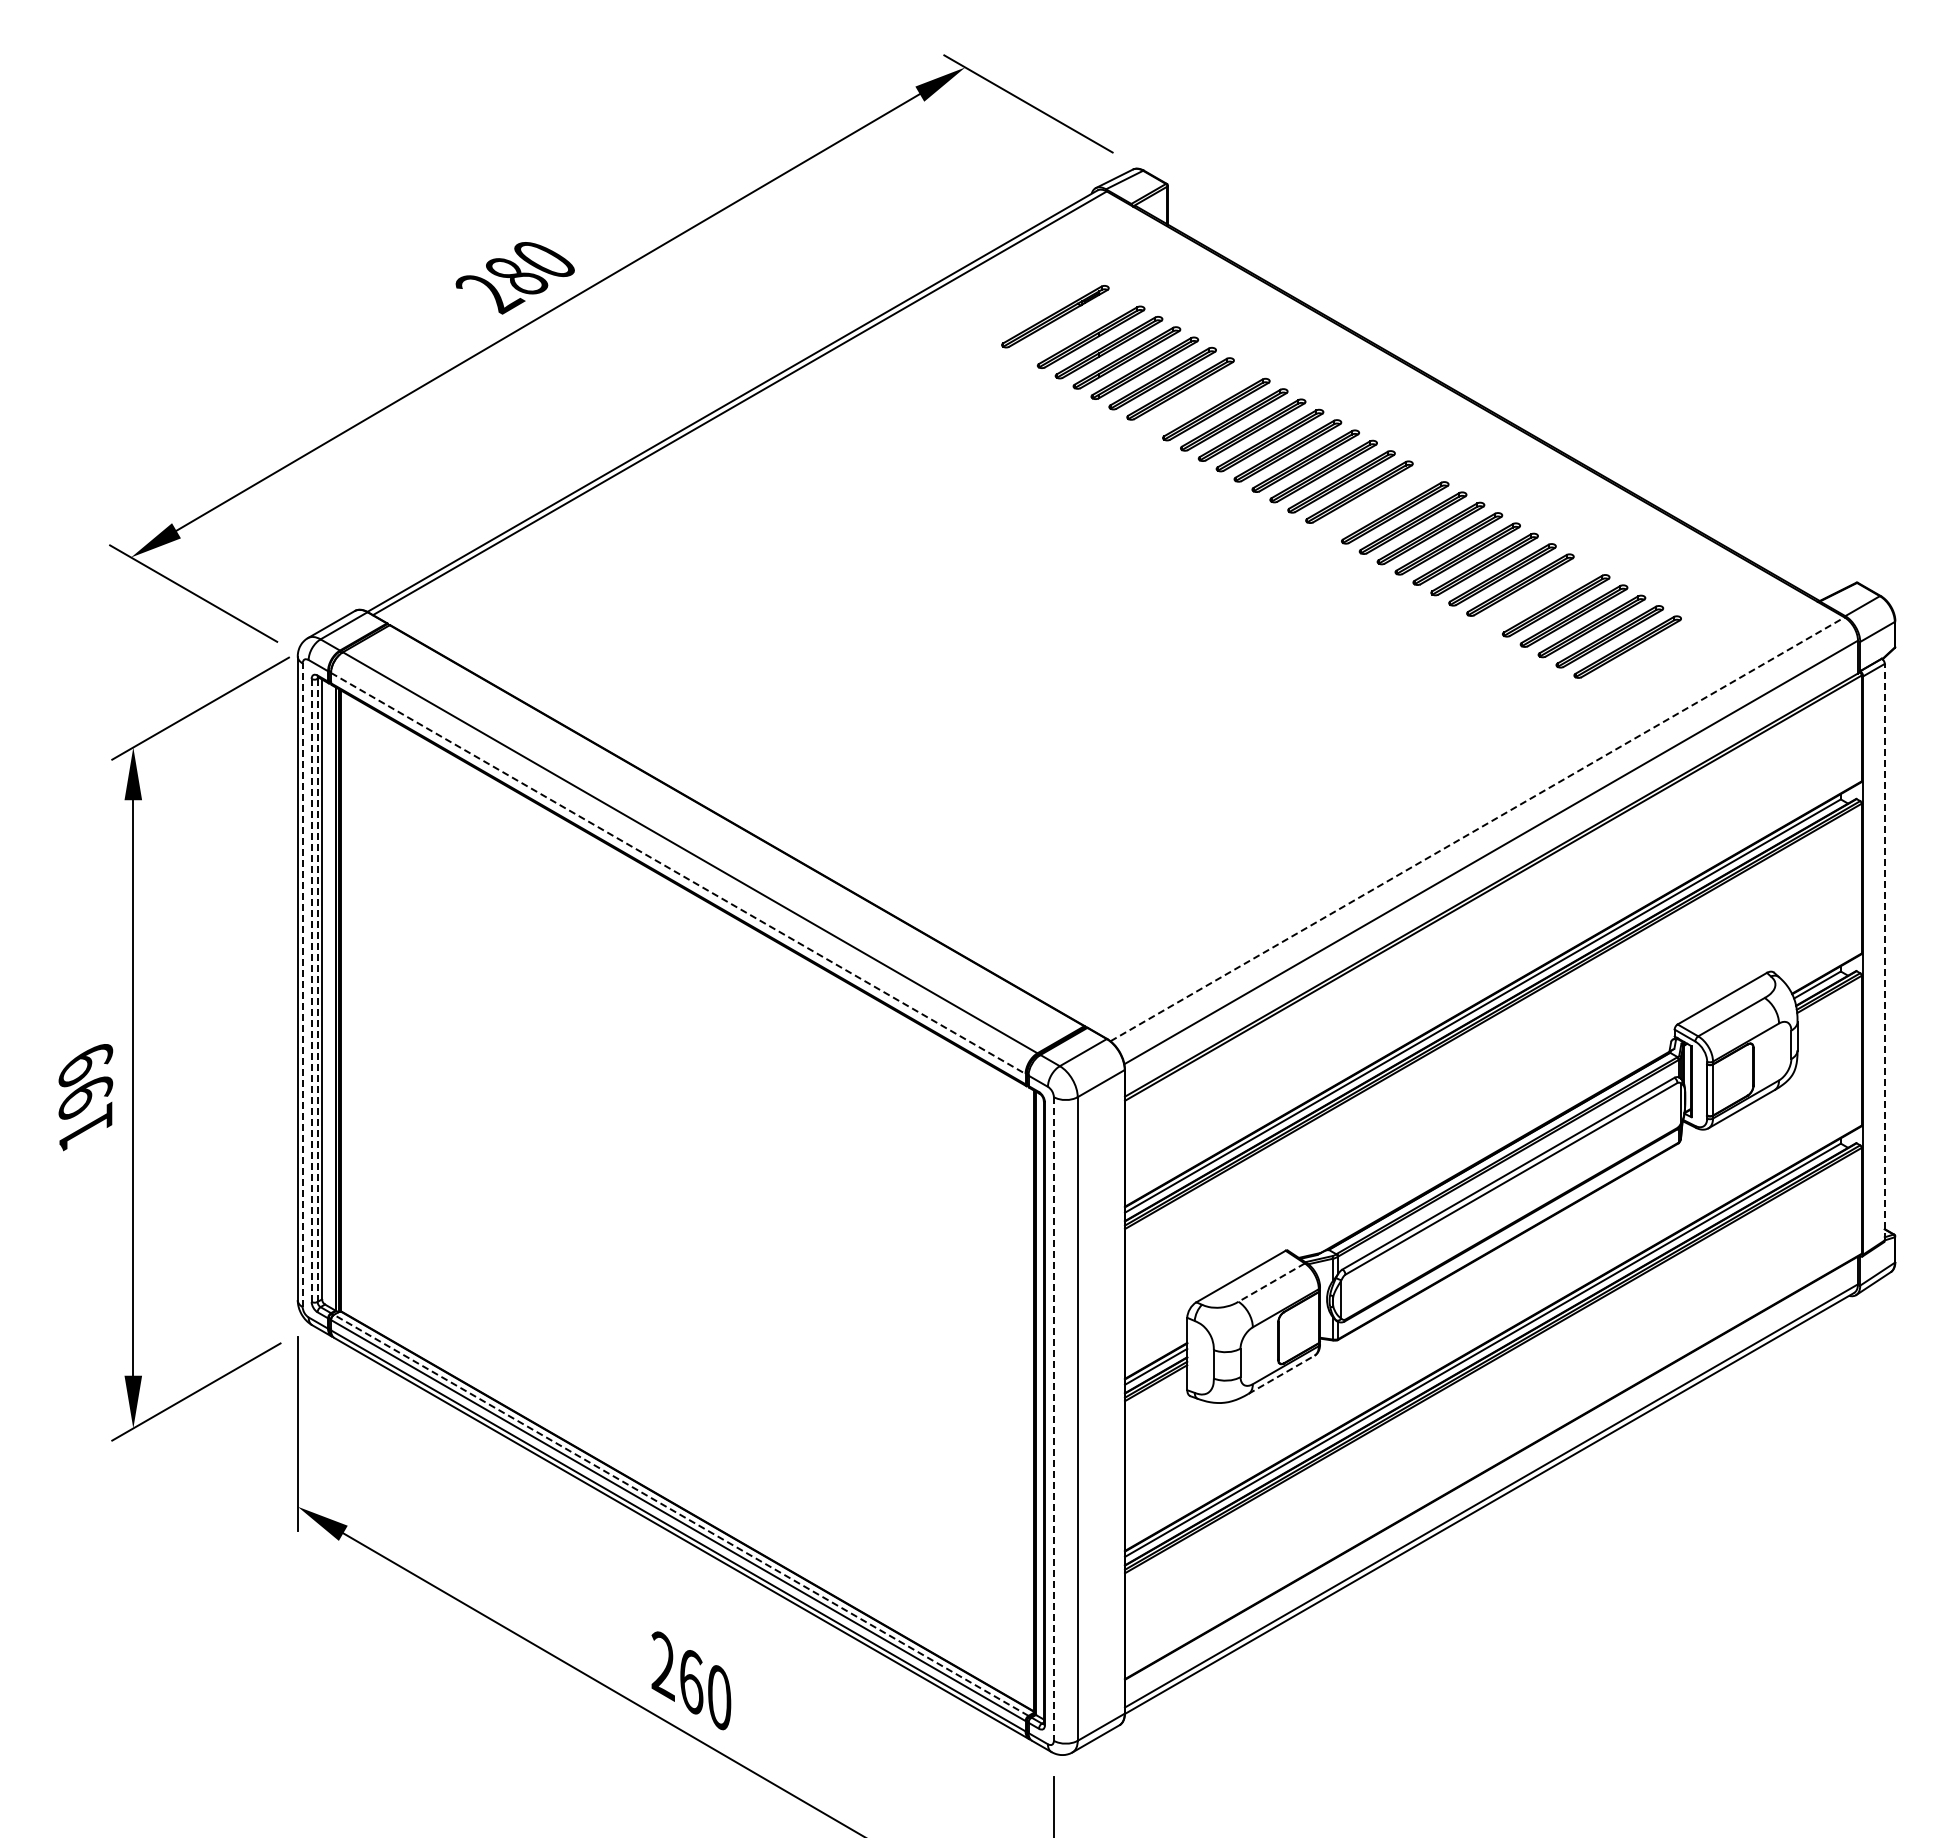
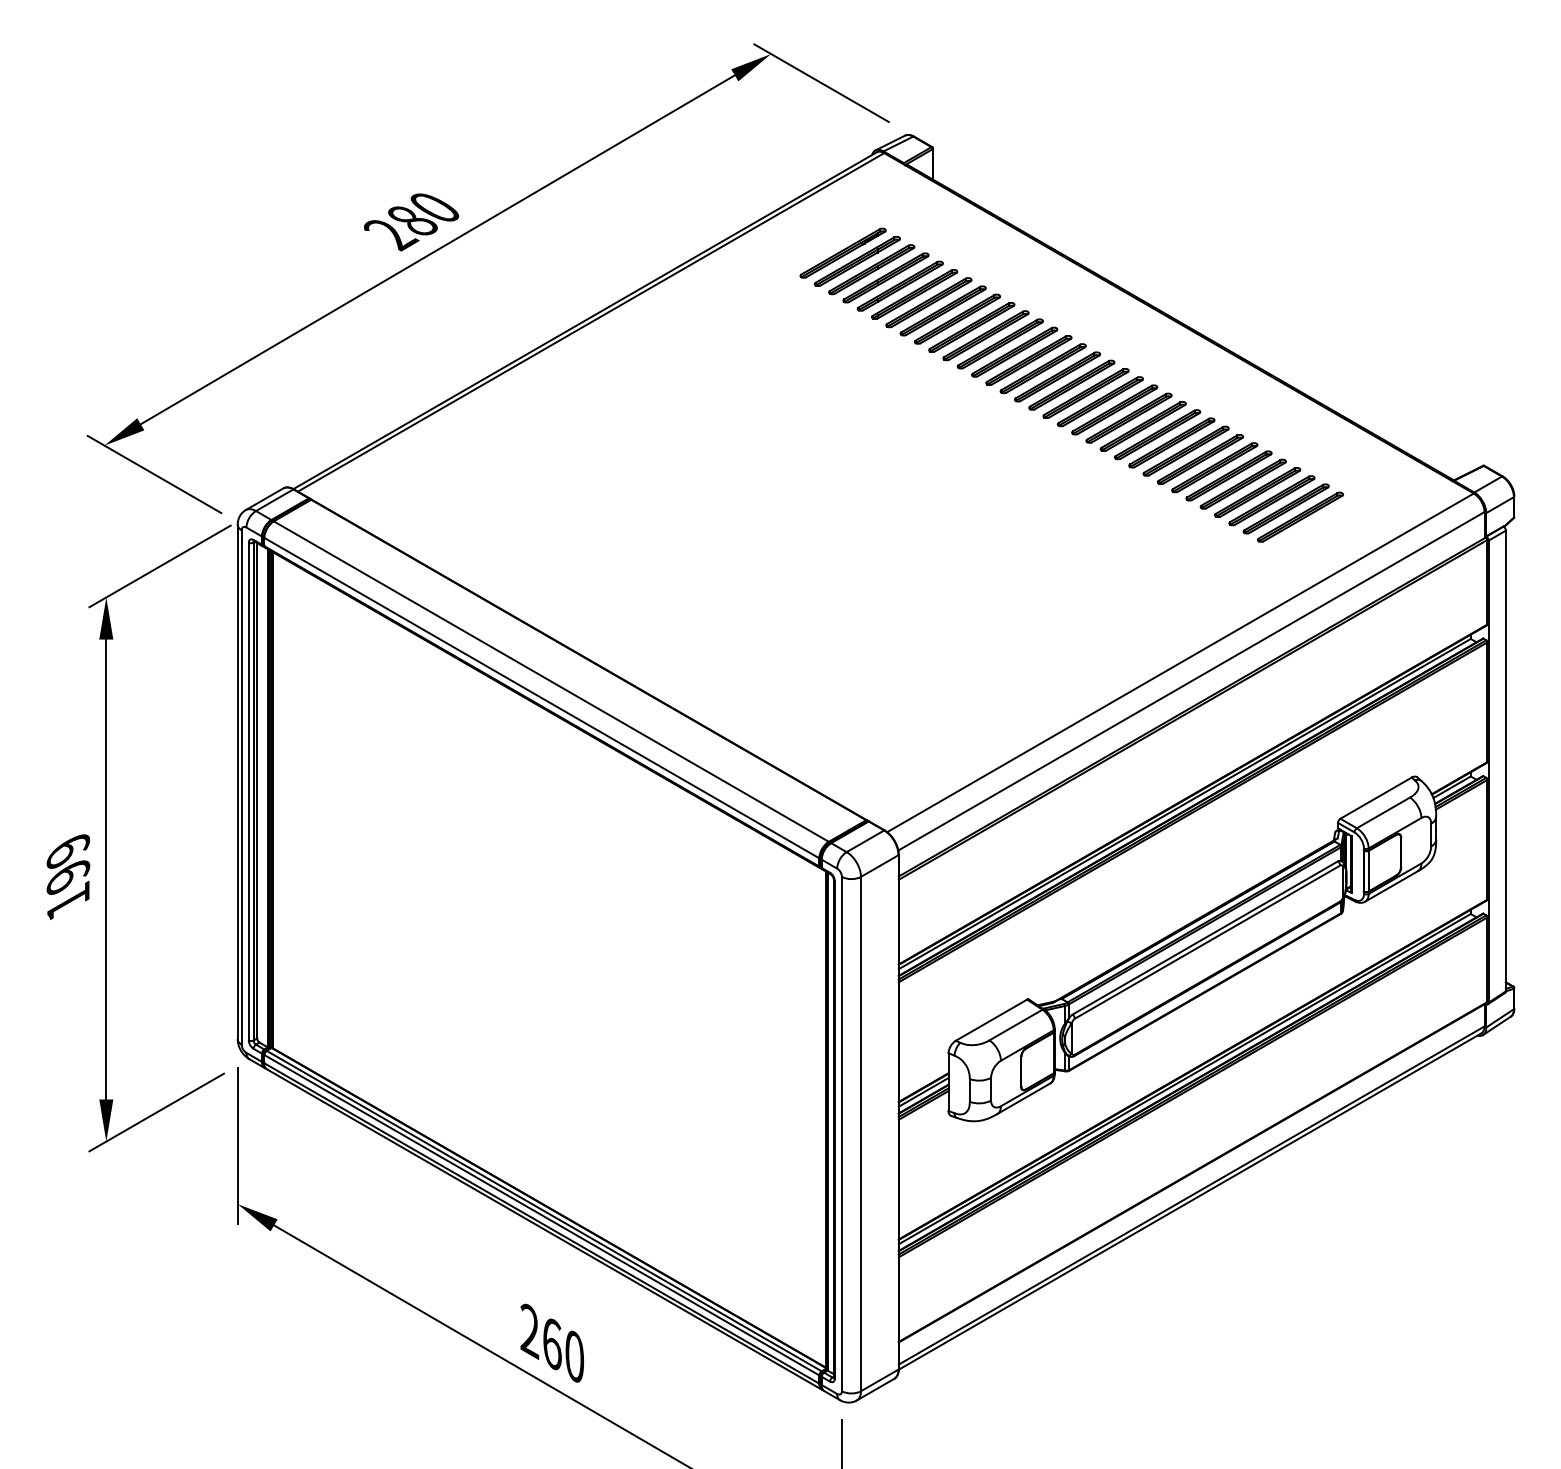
part: (1073, 326) -> (857, 261), added
part: (1198, 398) -> (957, 318), added
part: (1377, 502) -> (1100, 401), added
part: (1538, 595) -> (1229, 475), added
line: (1477, 829) -> (1180, 662), dashed -> solid
line: (678, 873) -> (541, 698), dashed -> solid
line: (1884, 951) -> (1505, 760), dashed -> solid
line: (302, 985) -> (241, 787), dashed -> solid
line: (311, 990) -> (248, 791), dashed -> solid
line: (317, 990) -> (253, 791), dashed -> solid
line: (1271, 1282) -> (1015, 1024), dashed -> solid
line: (1281, 1374) -> (1023, 1098), dashed -> solid
line: (1053, 1419) -> (841, 1134), dashed -> solid
line: (681, 1515) -> (544, 1211), dashed -> solid

